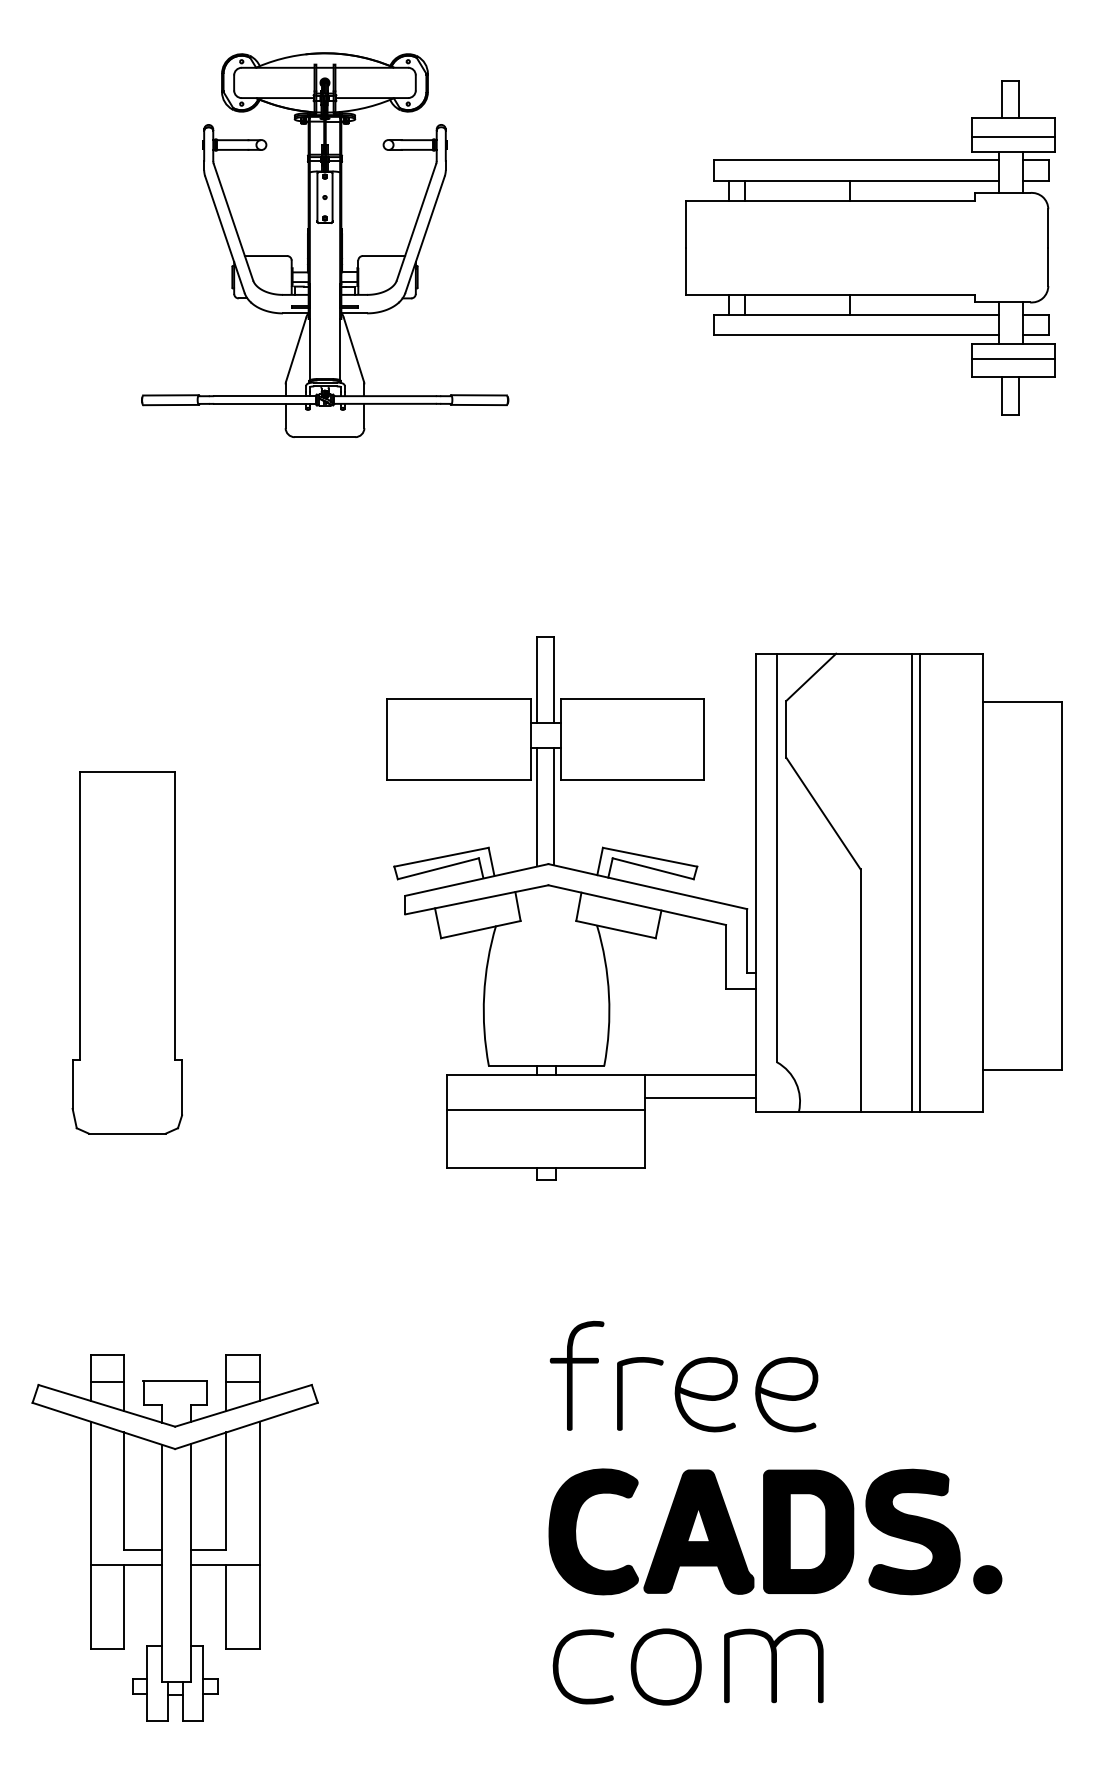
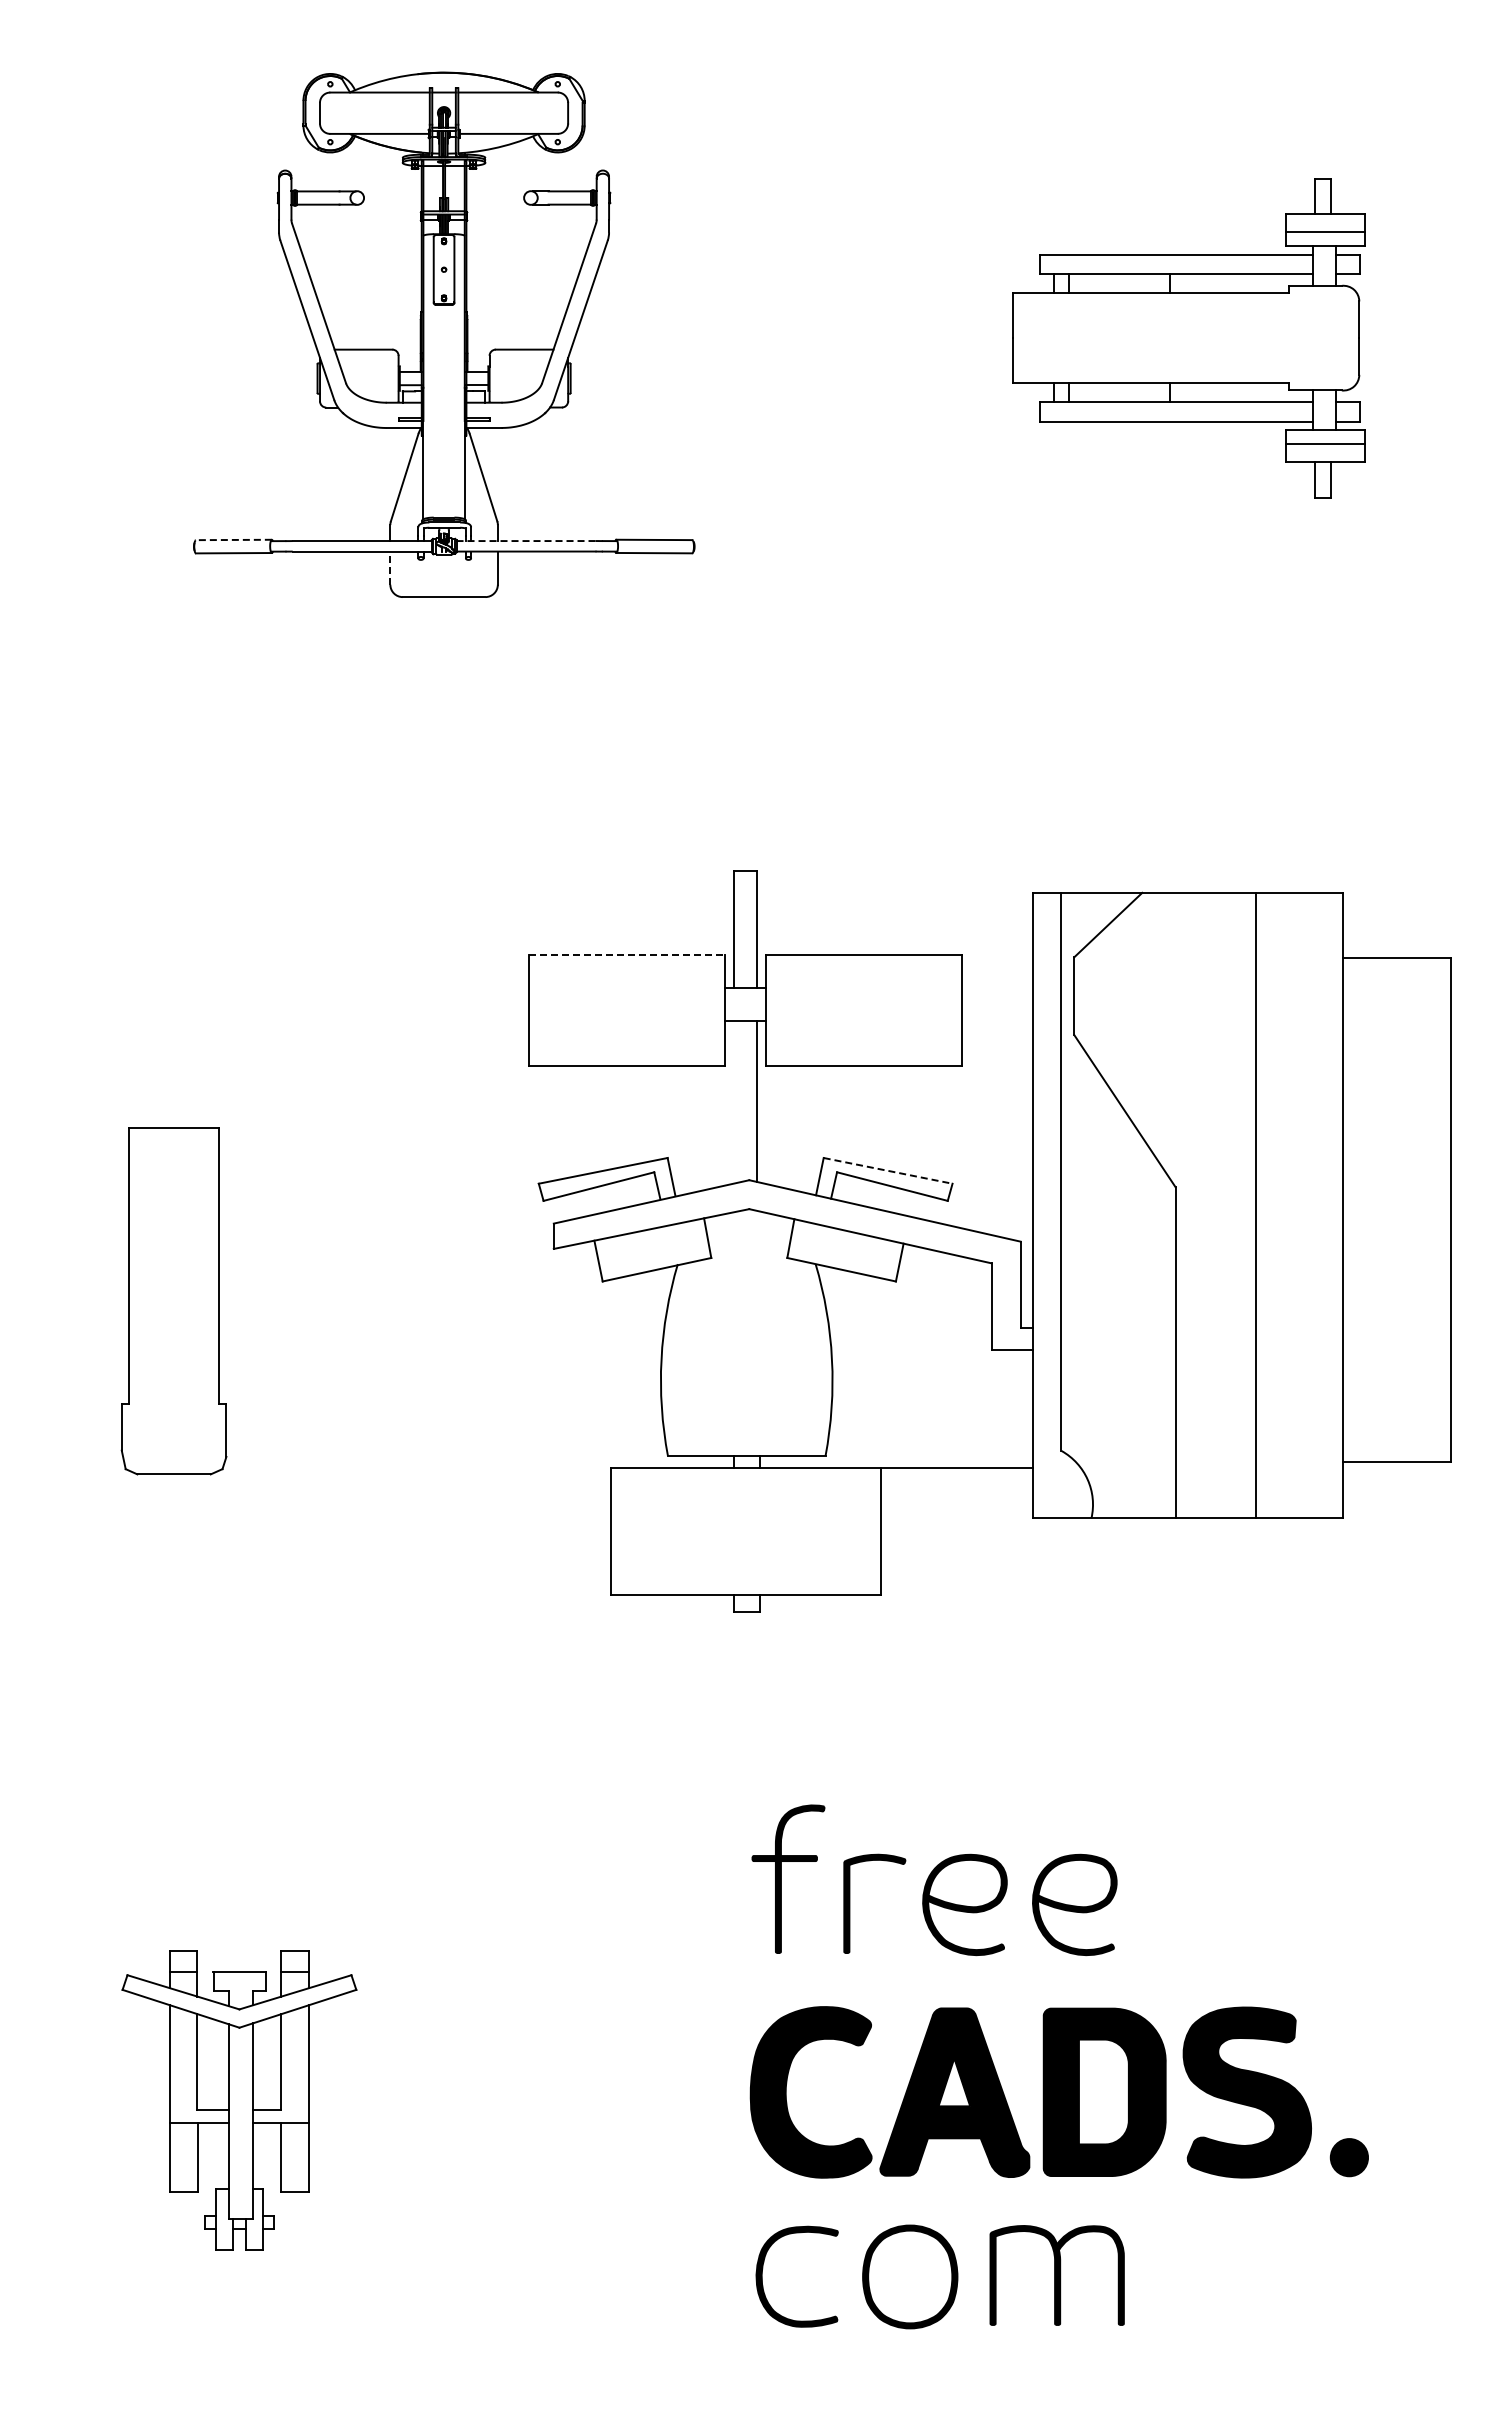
part: (870, 247) -> (1189, 337), size x0.7
line: (170, 395) -> (233, 539), solid -> dashed
line: (384, 396) -> (525, 541), solid -> dashed
line: (285, 416) -> (390, 568), solid -> dashed
line: (459, 699) -> (627, 955), solid -> dashed
line: (537, 806) -> (734, 1101), removed
line: (650, 856) -> (888, 1170), solid -> dashed
line: (912, 882) -> (1246, 1205), removed
part: (126, 952) -> (173, 1301), size x0.7
line: (700, 1098) -> (956, 1500), removed
line: (545, 1110) -> (745, 1516), removed
part: (175, 1537) -> (239, 2100), size x0.6

